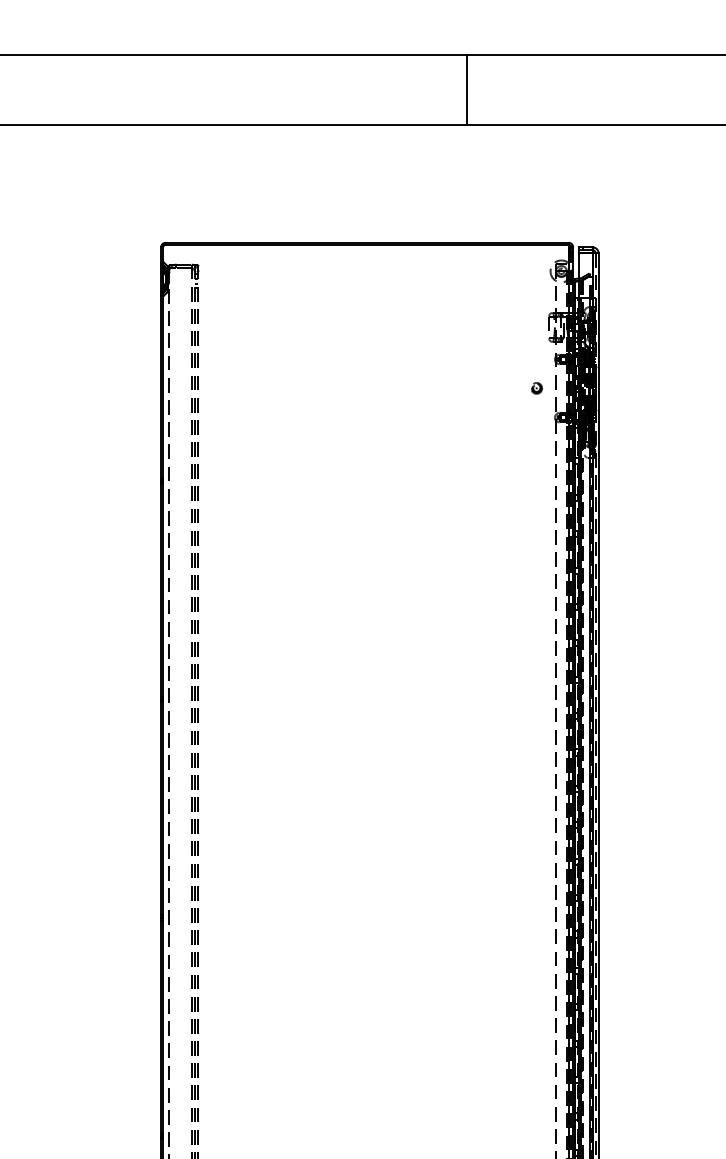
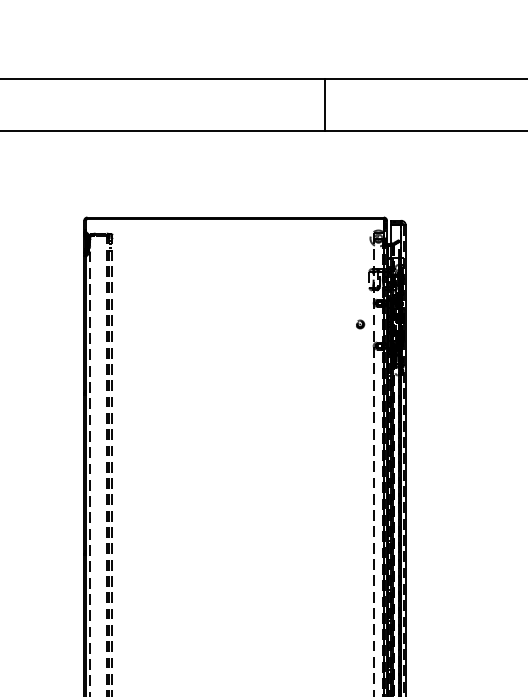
line: (467, 89) -> (325, 104), moved

